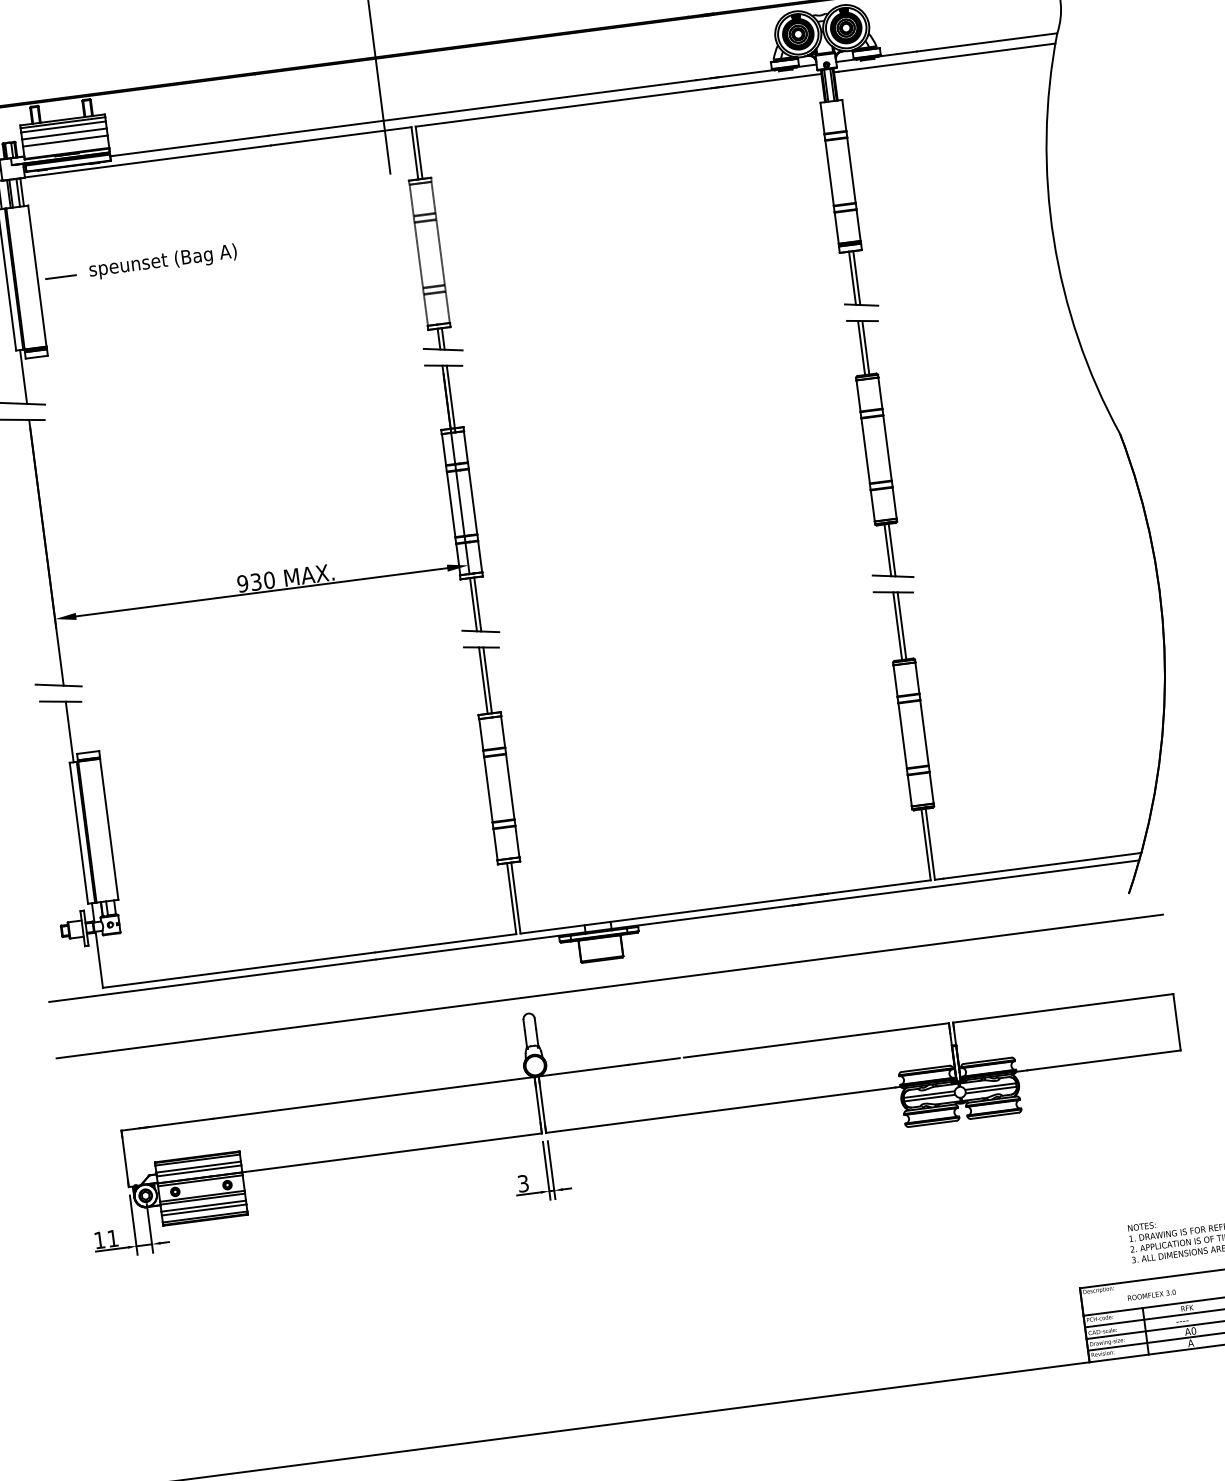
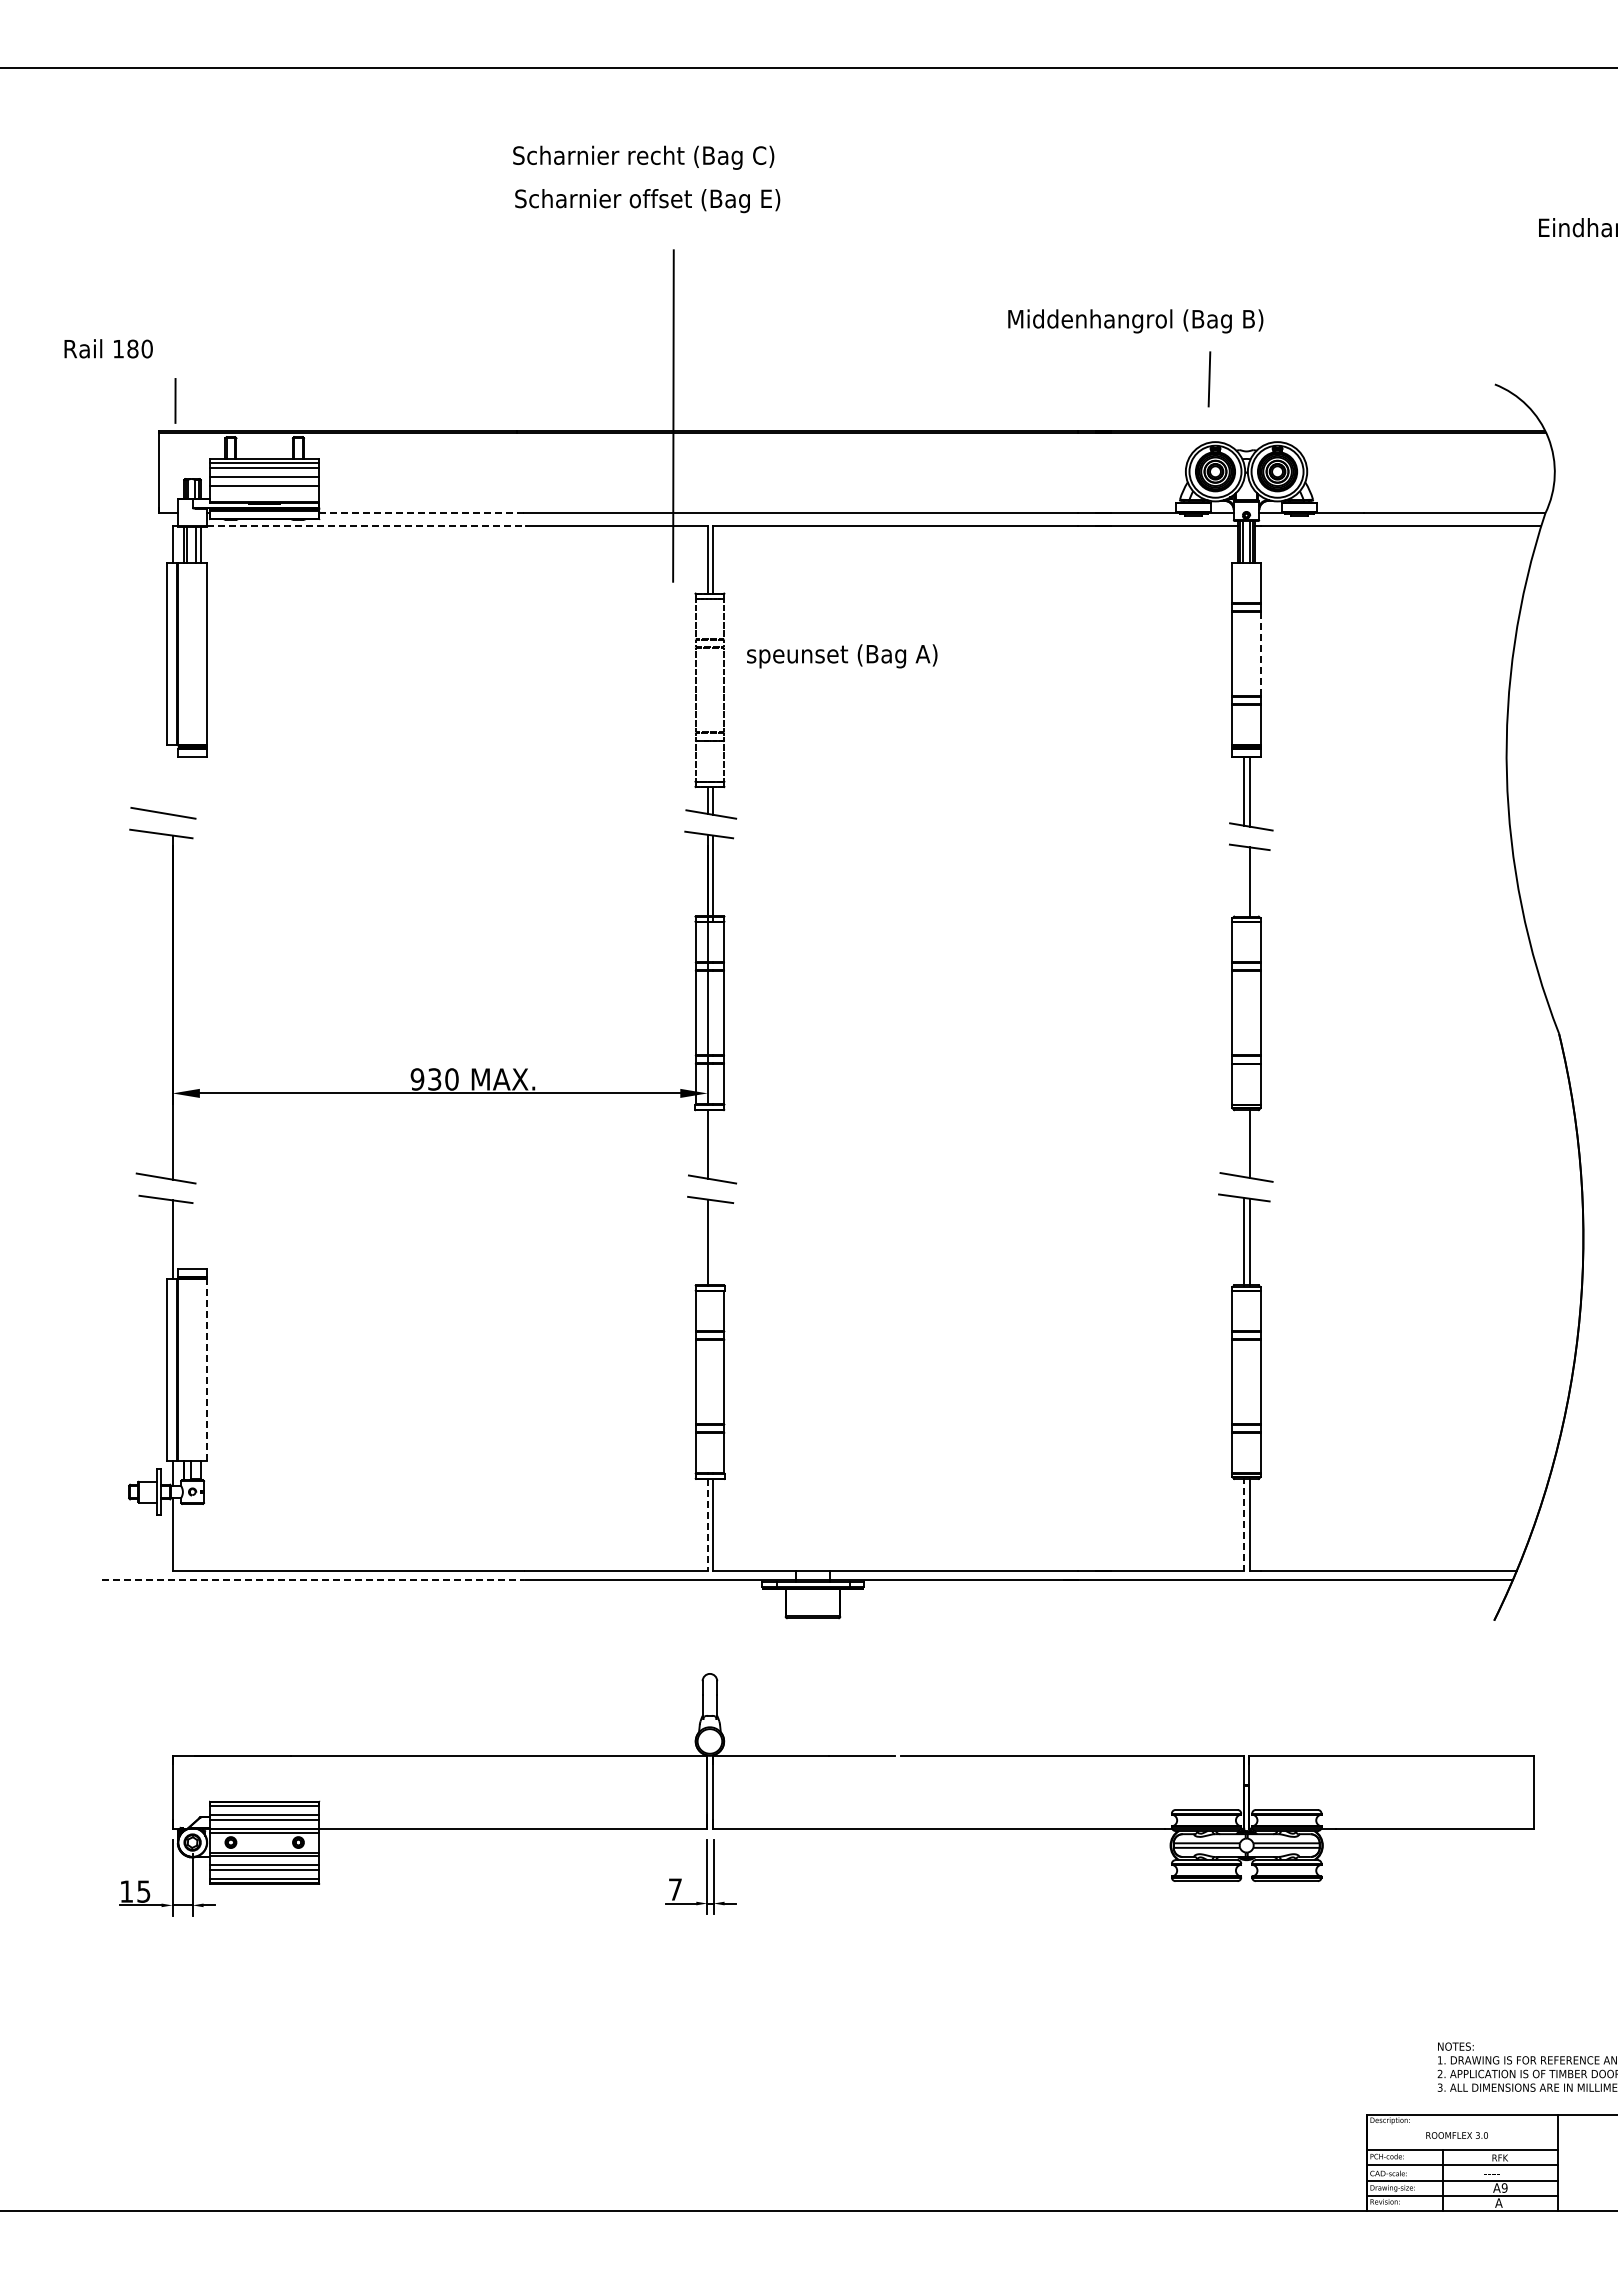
line: (189, 146) -> (421, 513), solid -> dashed
line: (148, 161) -> (366, 526), solid -> dashed
line: (851, 170) -> (1260, 653), solid -> dashed
text: (163, 261) -> (842, 656), moved
line: (60, 276) -> (236, 658), removed
line: (861, 347) -> (1244, 881), removed
line: (23, 376) -> (172, 779), removed
line: (887, 549) -> (1244, 1142), removed
line: (478, 604) -> (713, 1144), removed
line: (487, 680) -> (713, 1242), removed
line: (109, 828) -> (206, 1369), solid -> dashed
line: (926, 843) -> (1244, 1523), solid -> dashed
line: (511, 898) -> (707, 1524), solid -> dashed
line: (212, 980) -> (313, 1579), solid -> dashed
line: (609, 986) -> (817, 1652), removed
text: (523, 1183) -> (675, 1889), 3 -> 7
text: (112, 1238) -> (143, 1891), 11 -> 15
text: (1193, 1330) -> (1504, 2187), A0 -> A9

